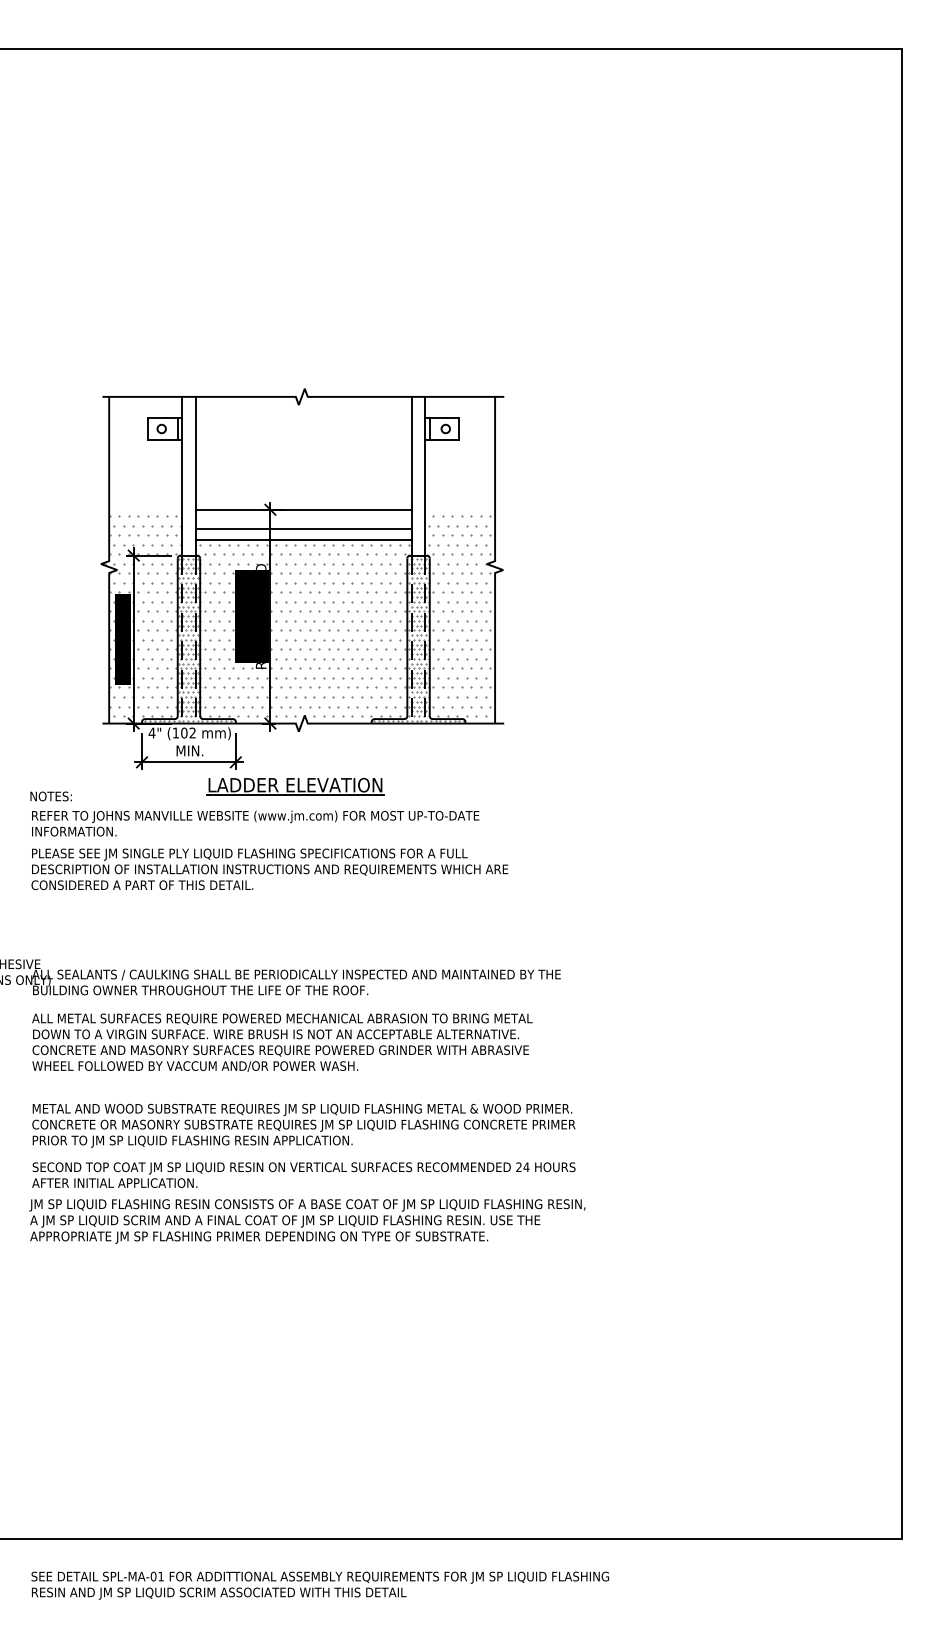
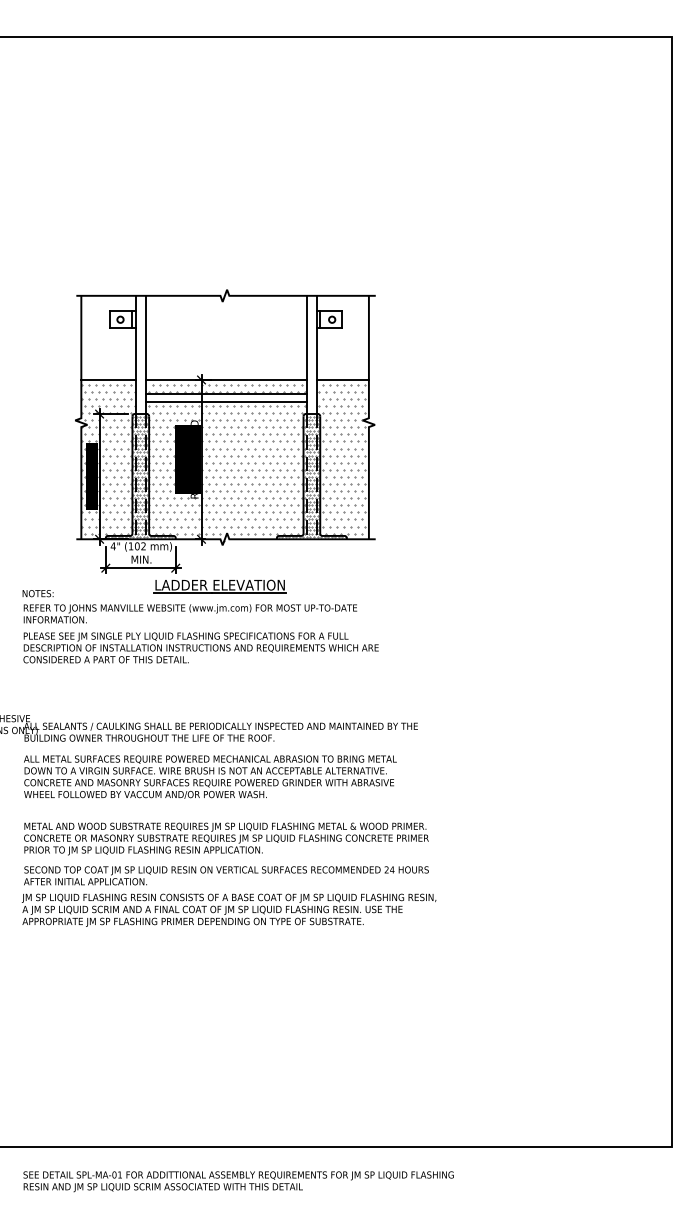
line: (145, 509) -> (108, 379), added
line: (459, 509) -> (342, 379), added
hatch: (305, 519) -> (227, 387), added

